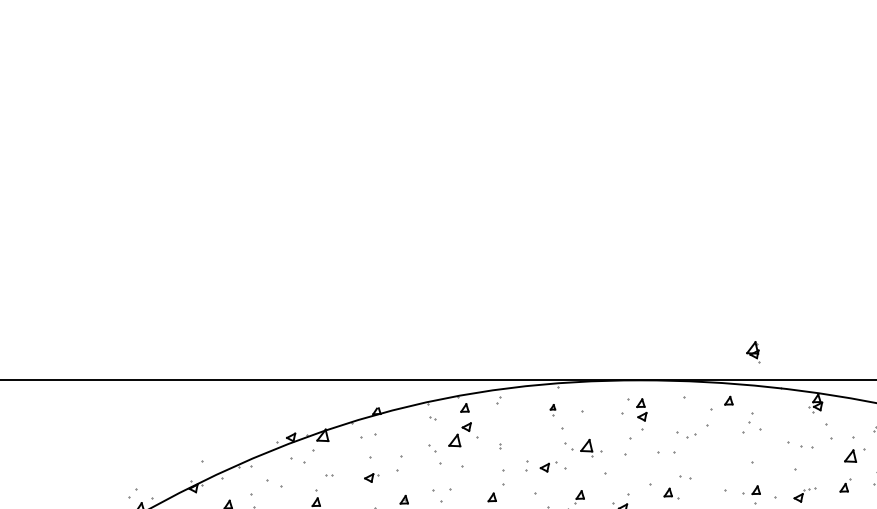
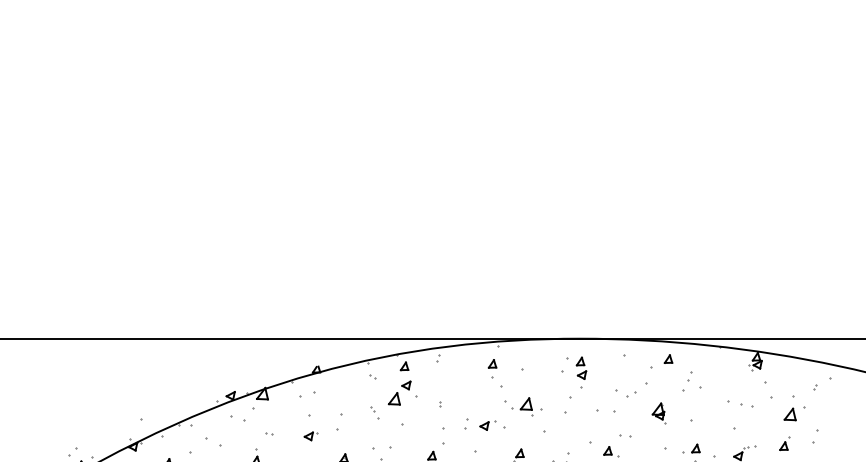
part: (753, 352) -> (659, 413), moved
part: (552, 409) -> (492, 367), size x1.67
part: (434, 454) -> (374, 412), size x0.62

